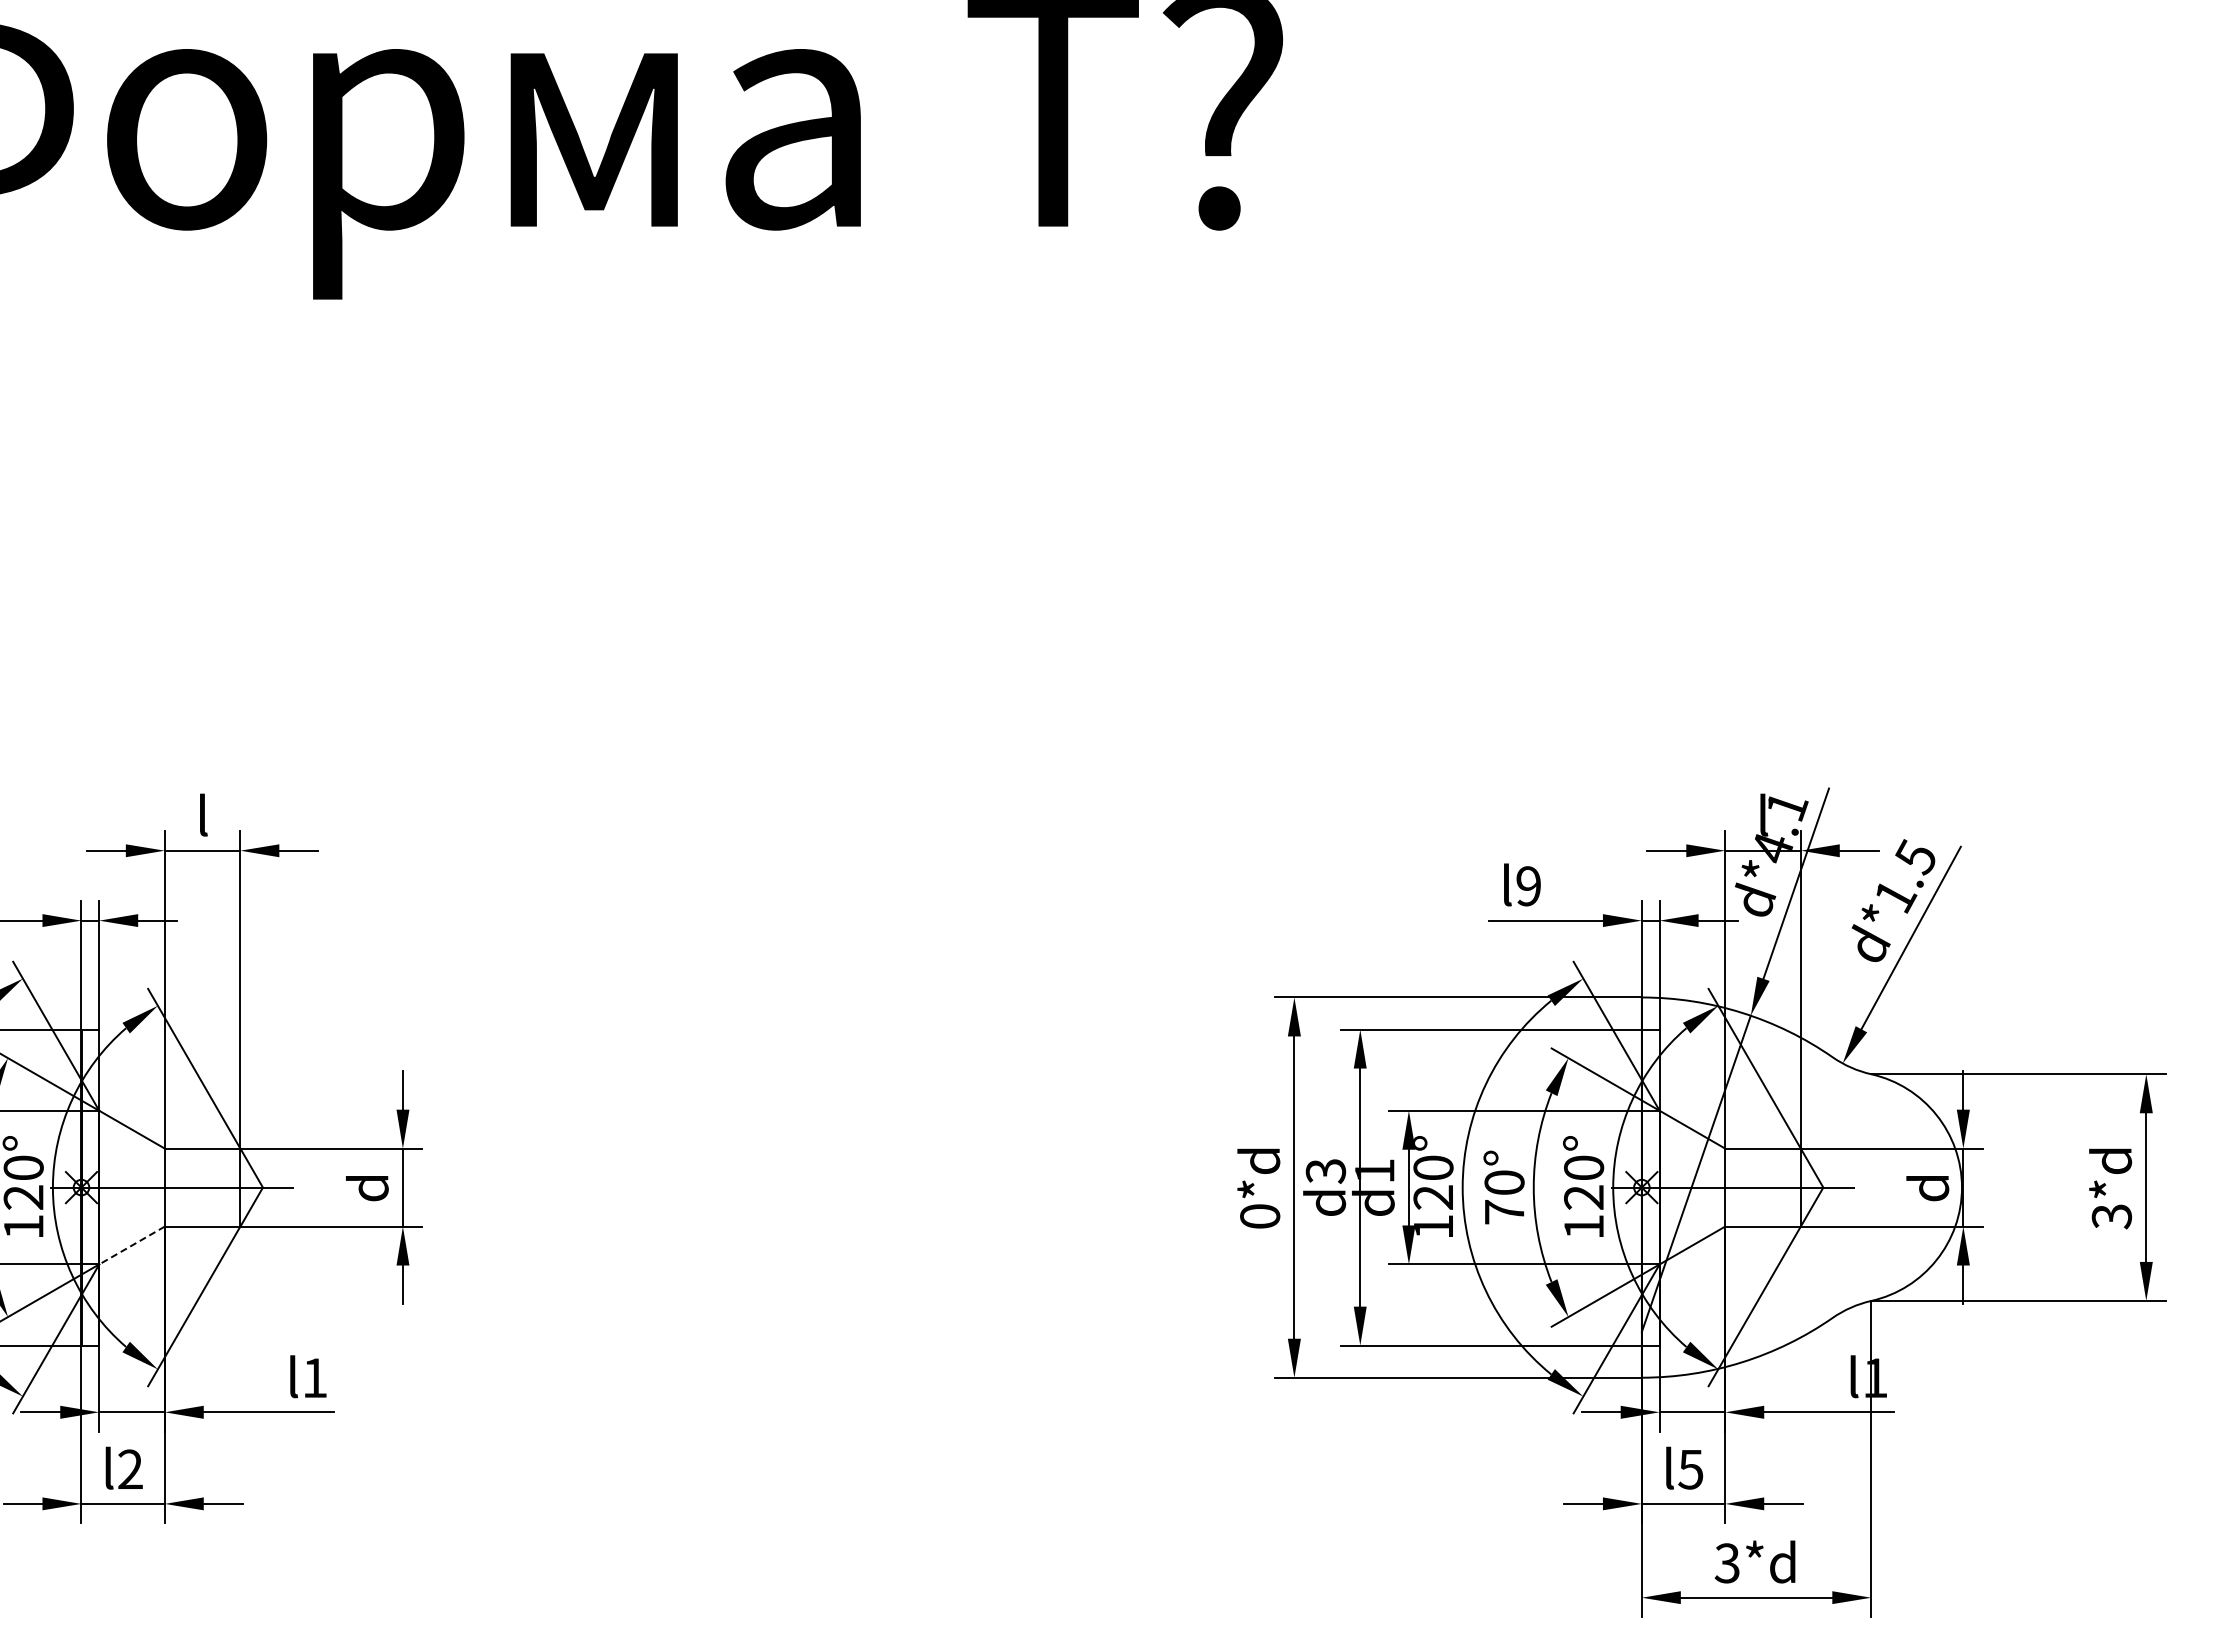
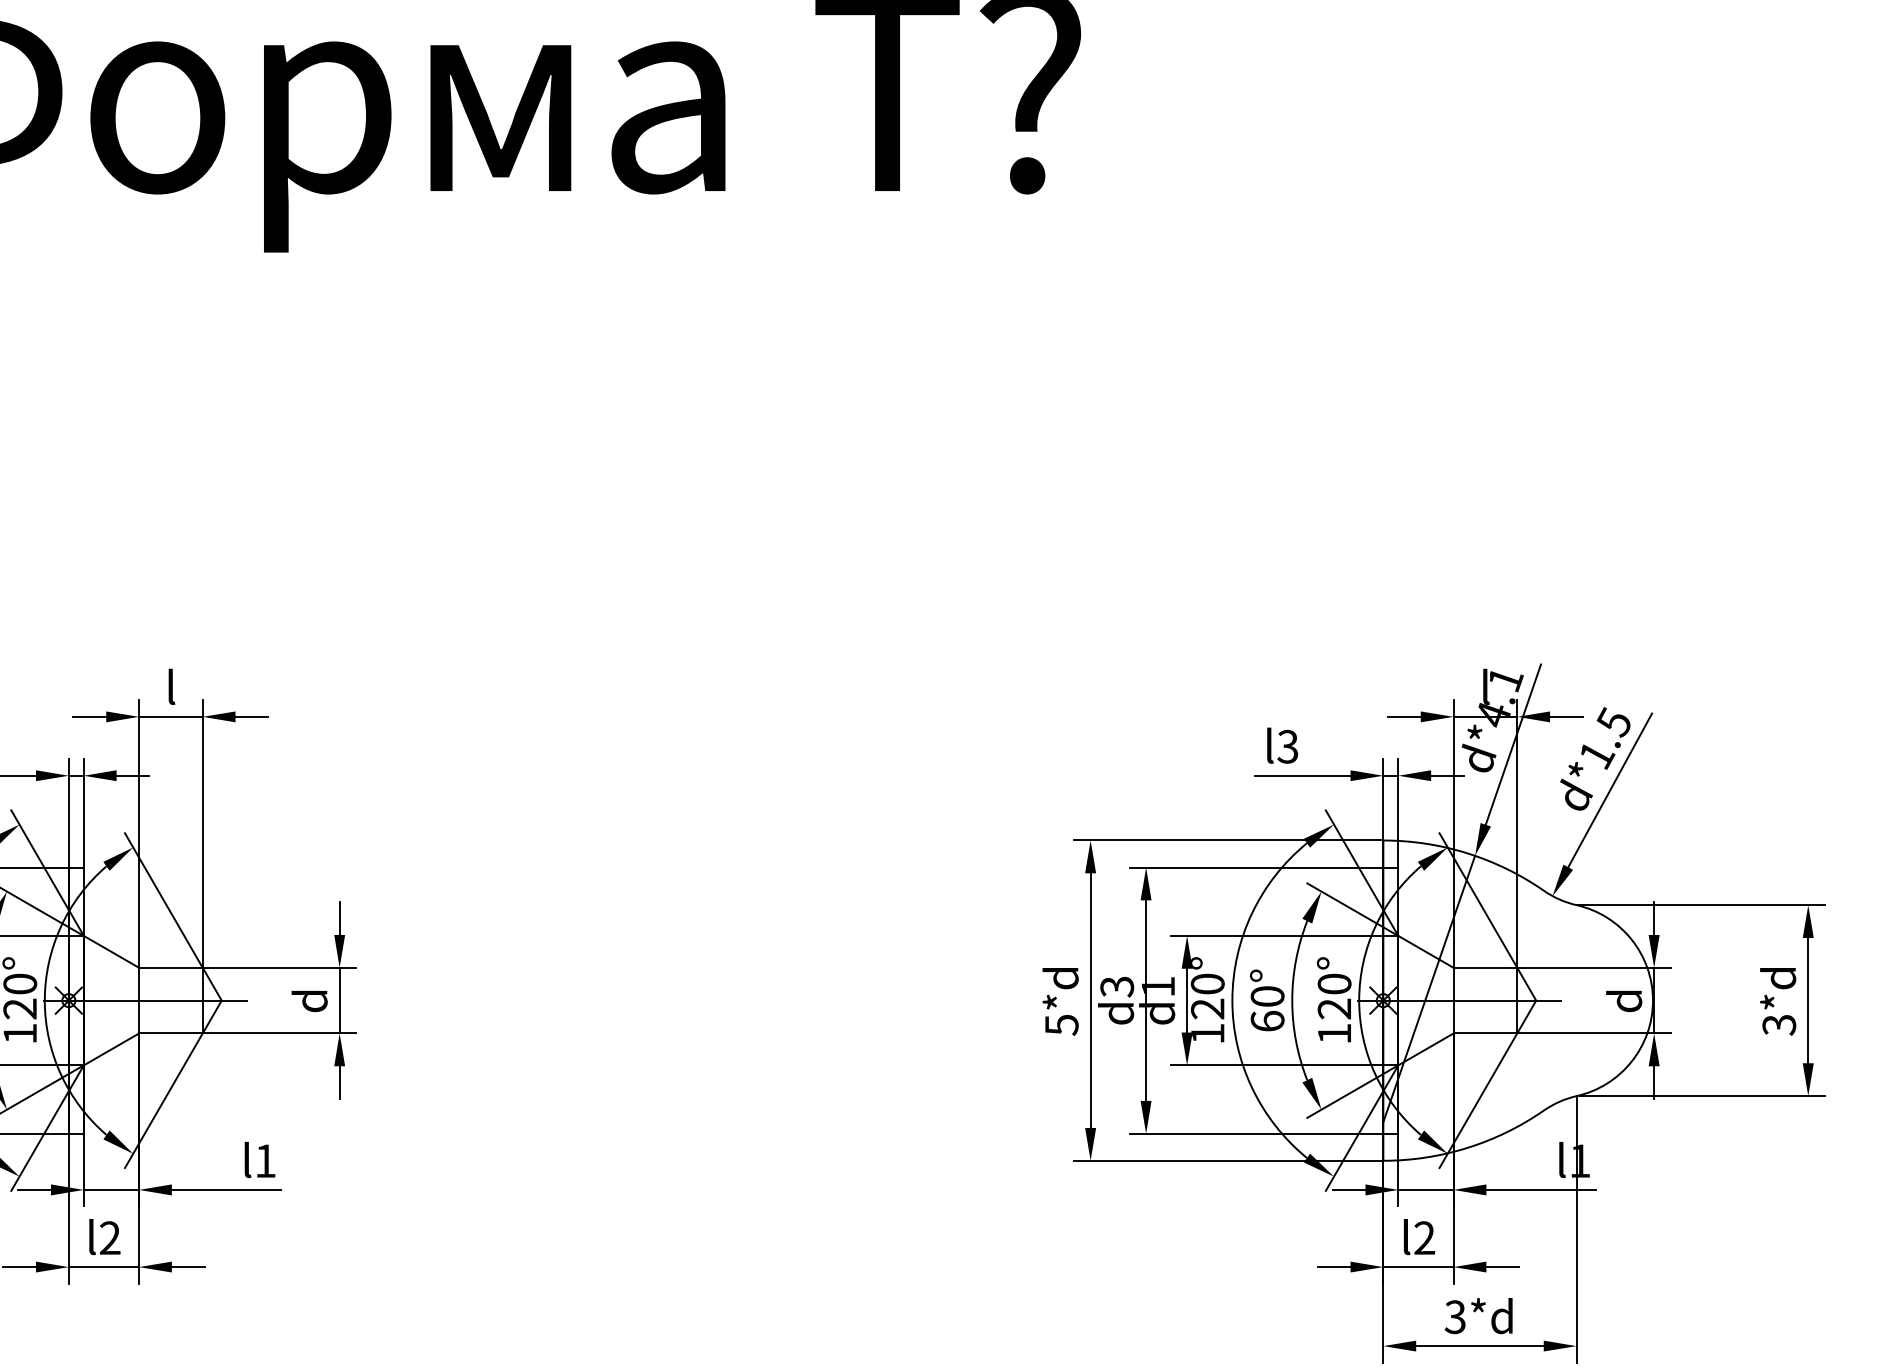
text: (1528, 886) -> (1287, 746), l9 -> l3
text: (1504, 1211) -> (1267, 1020), 70° -> 60°
text: (1260, 1216) -> (1062, 1024), 0*d -> 5*d
line: (132, 1245) -> (111, 1049), dashed -> solid
text: (1690, 1469) -> (1424, 1238), l5 -> l2

